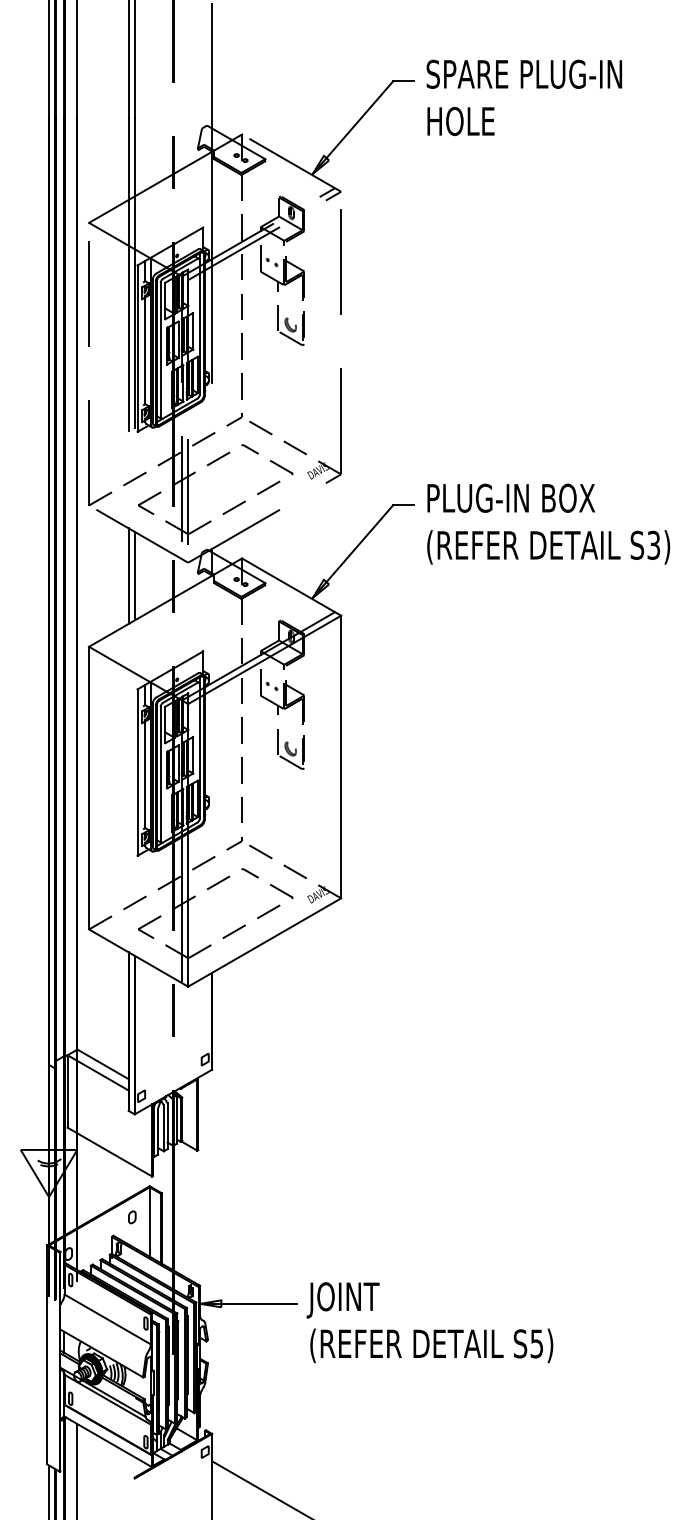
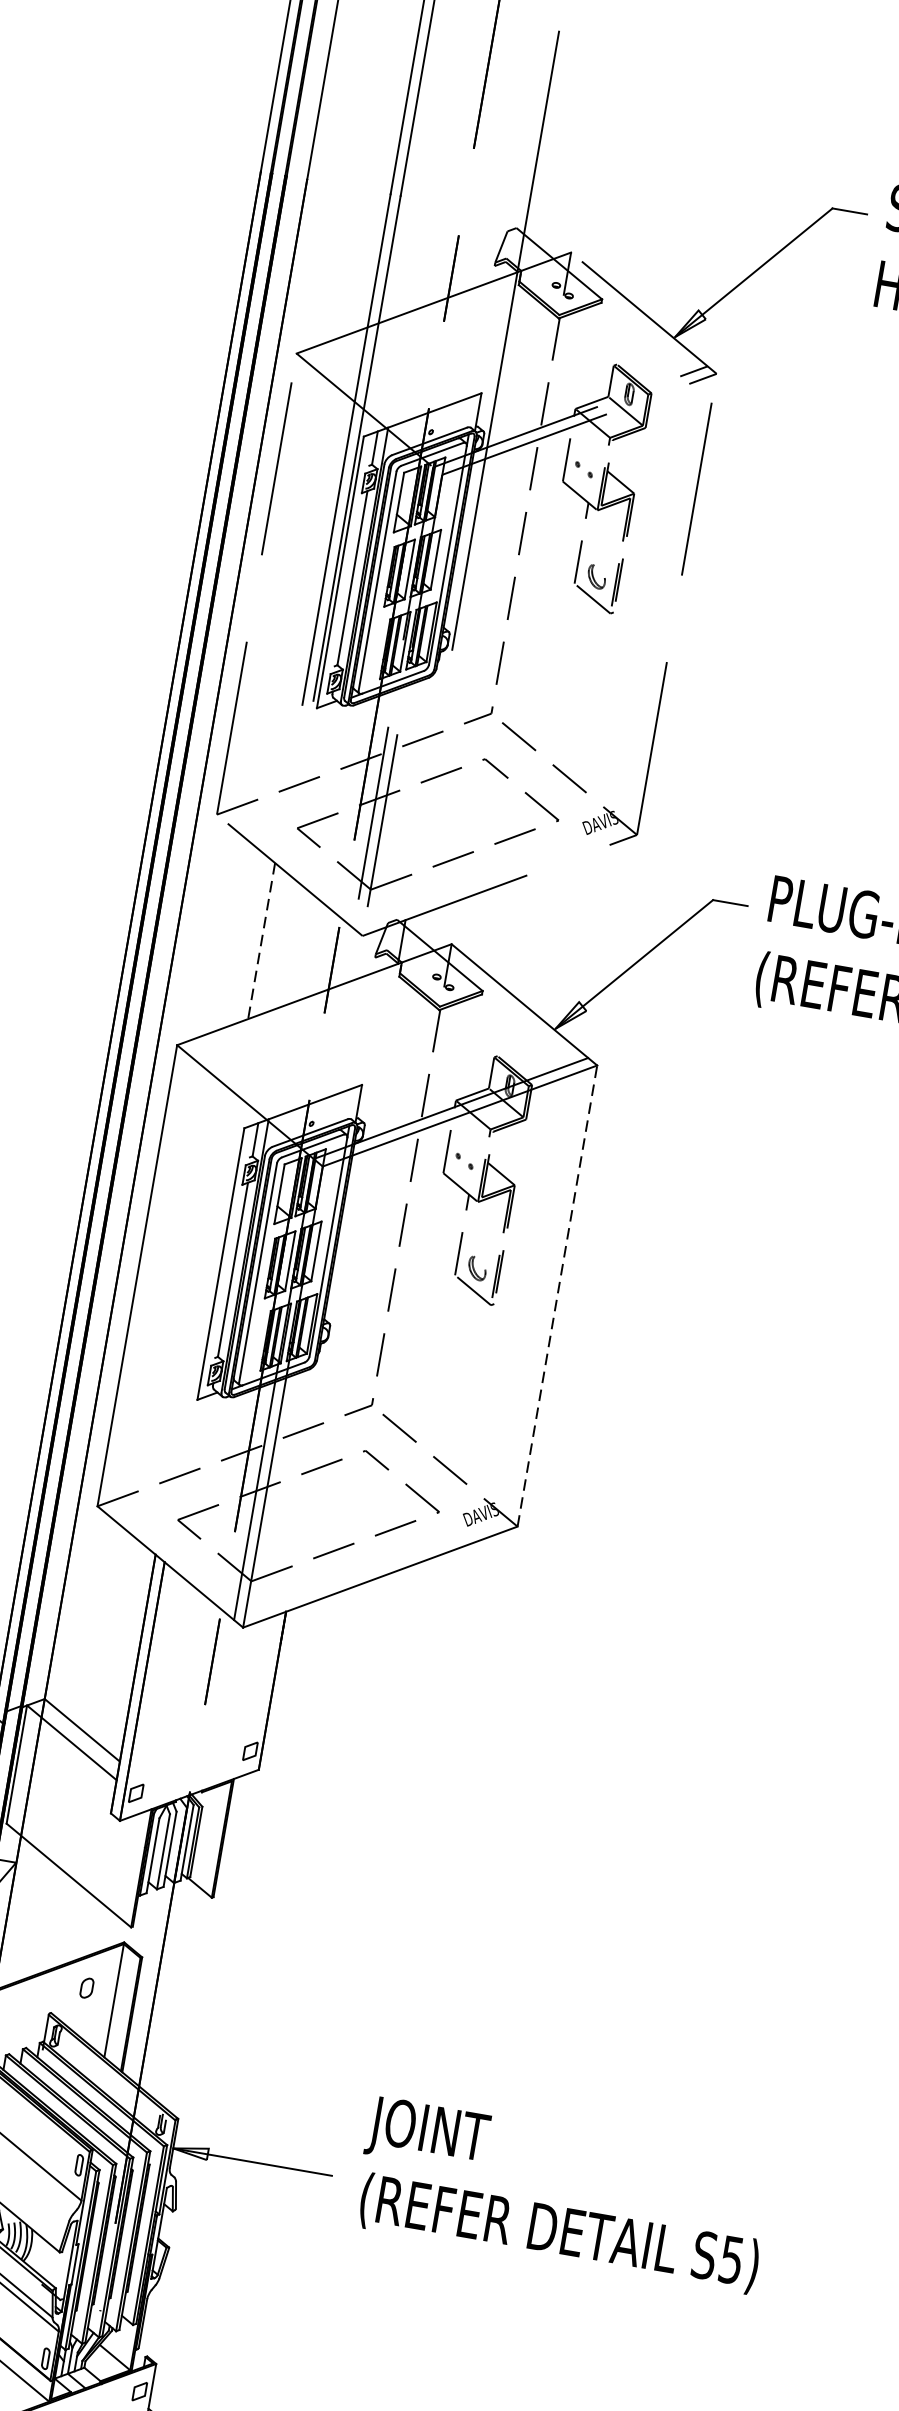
line: (134, 575) -> (271, 941), removed
line: (128, 576) -> (261, 941), solid -> dashed
line: (341, 756) -> (558, 1295), solid -> dashed
text: (429, 1322) -> (562, 2194), moved

